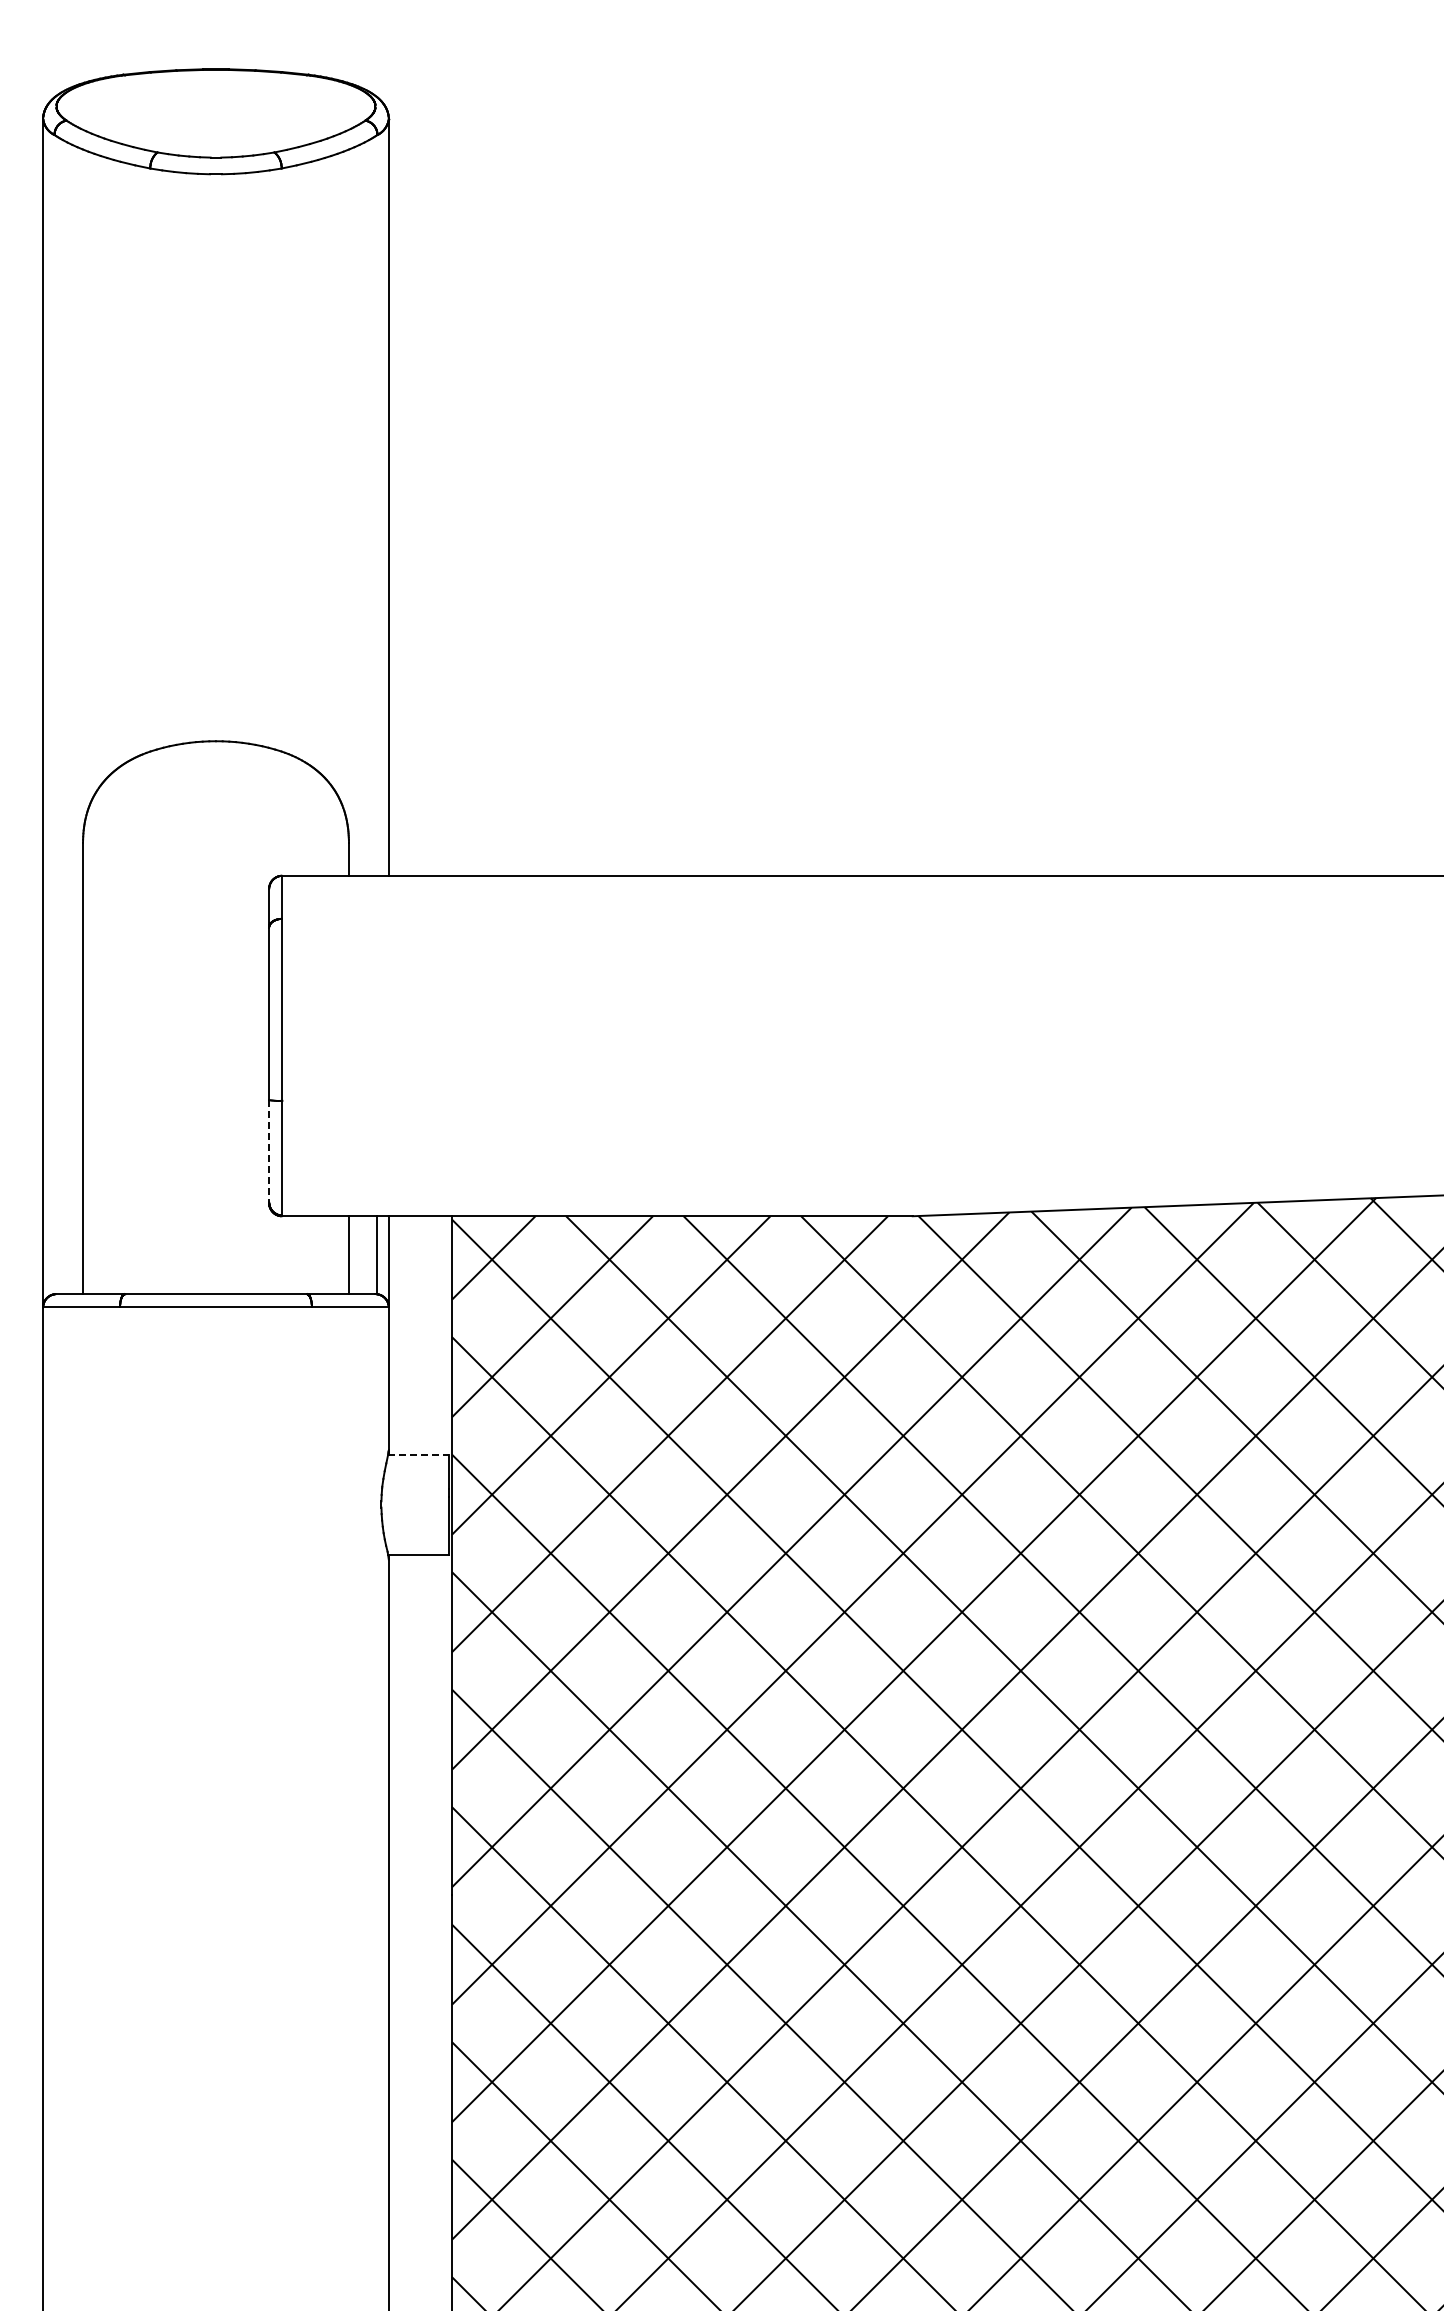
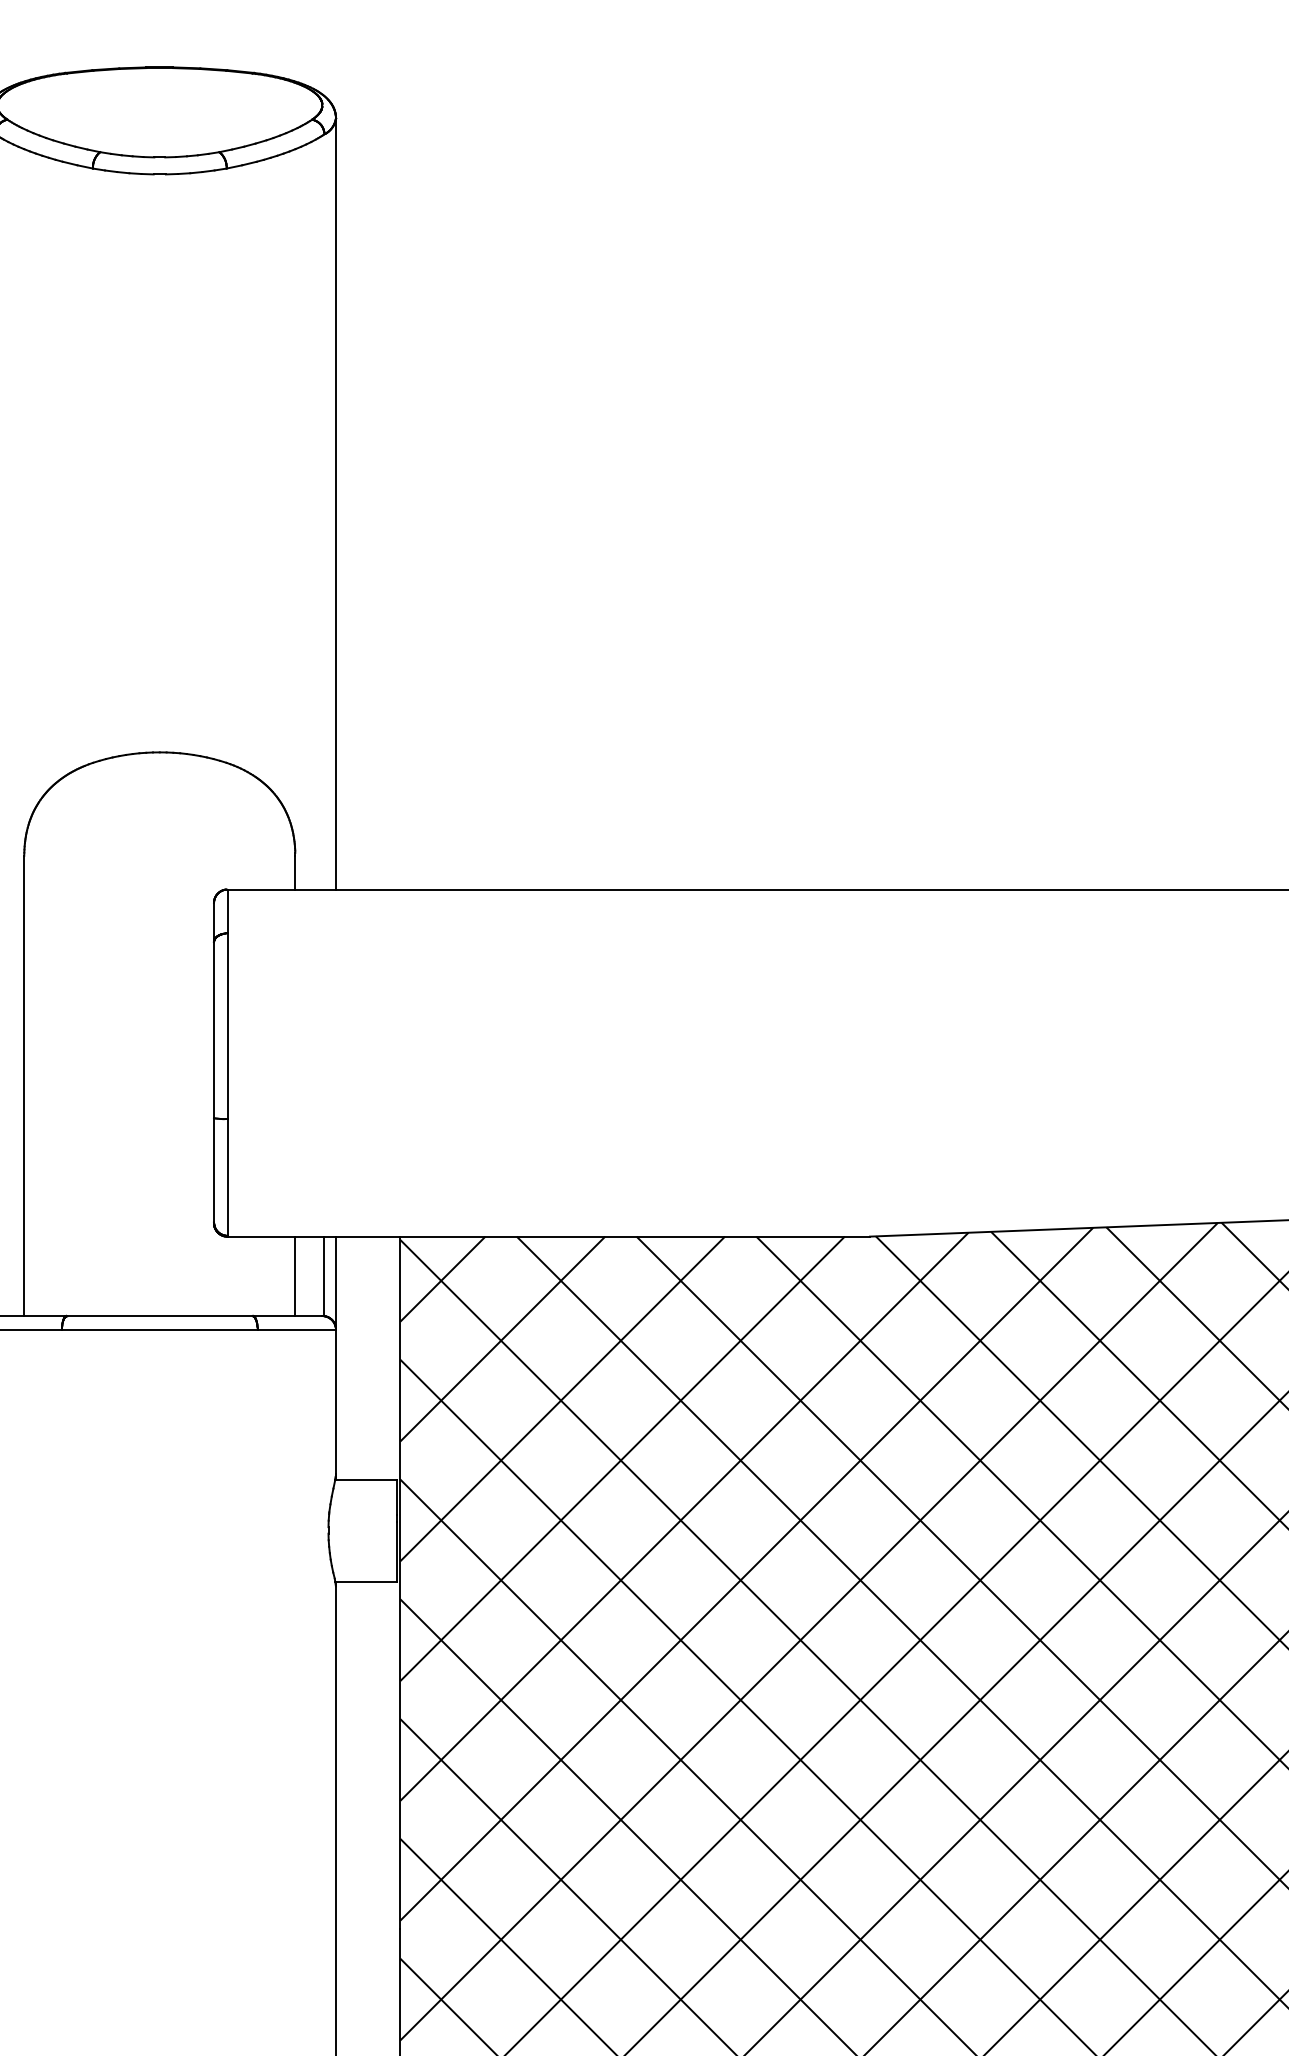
line: (269, 1152) -> (214, 1171), dashed -> solid
line: (418, 1454) -> (366, 1479), dashed -> solid

